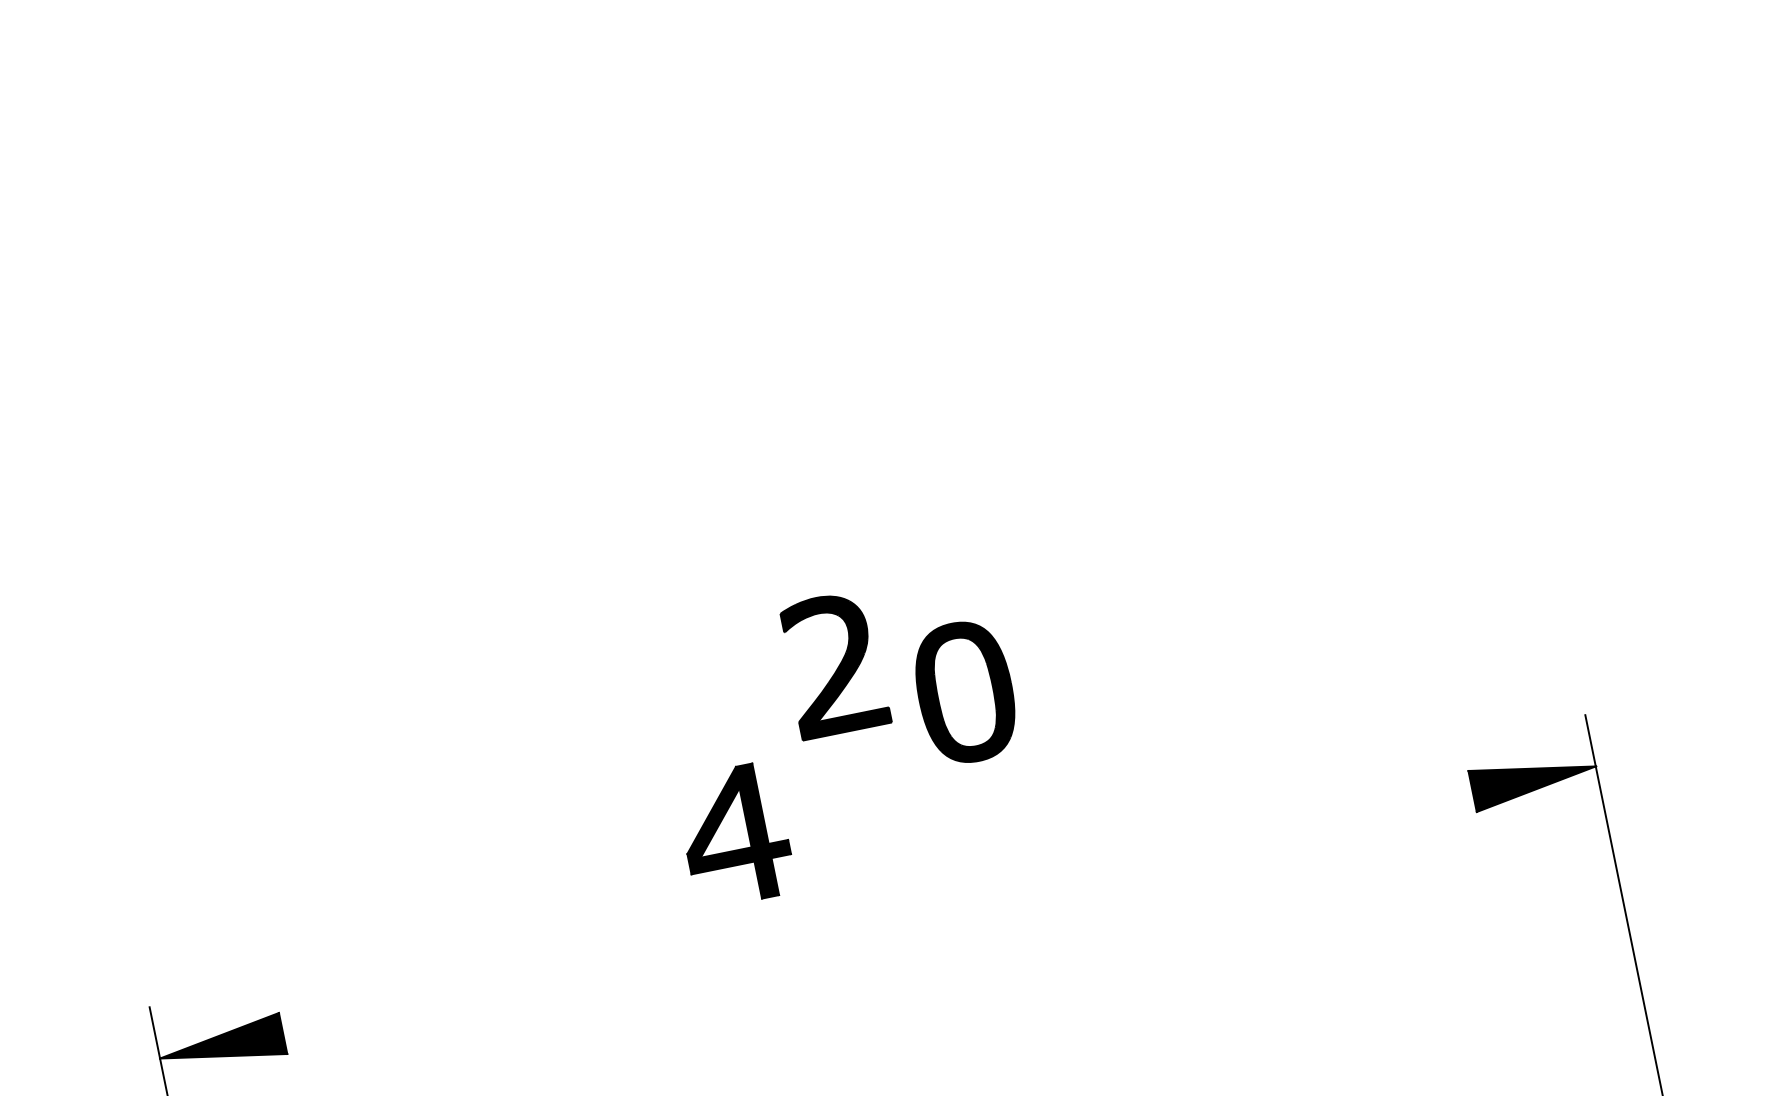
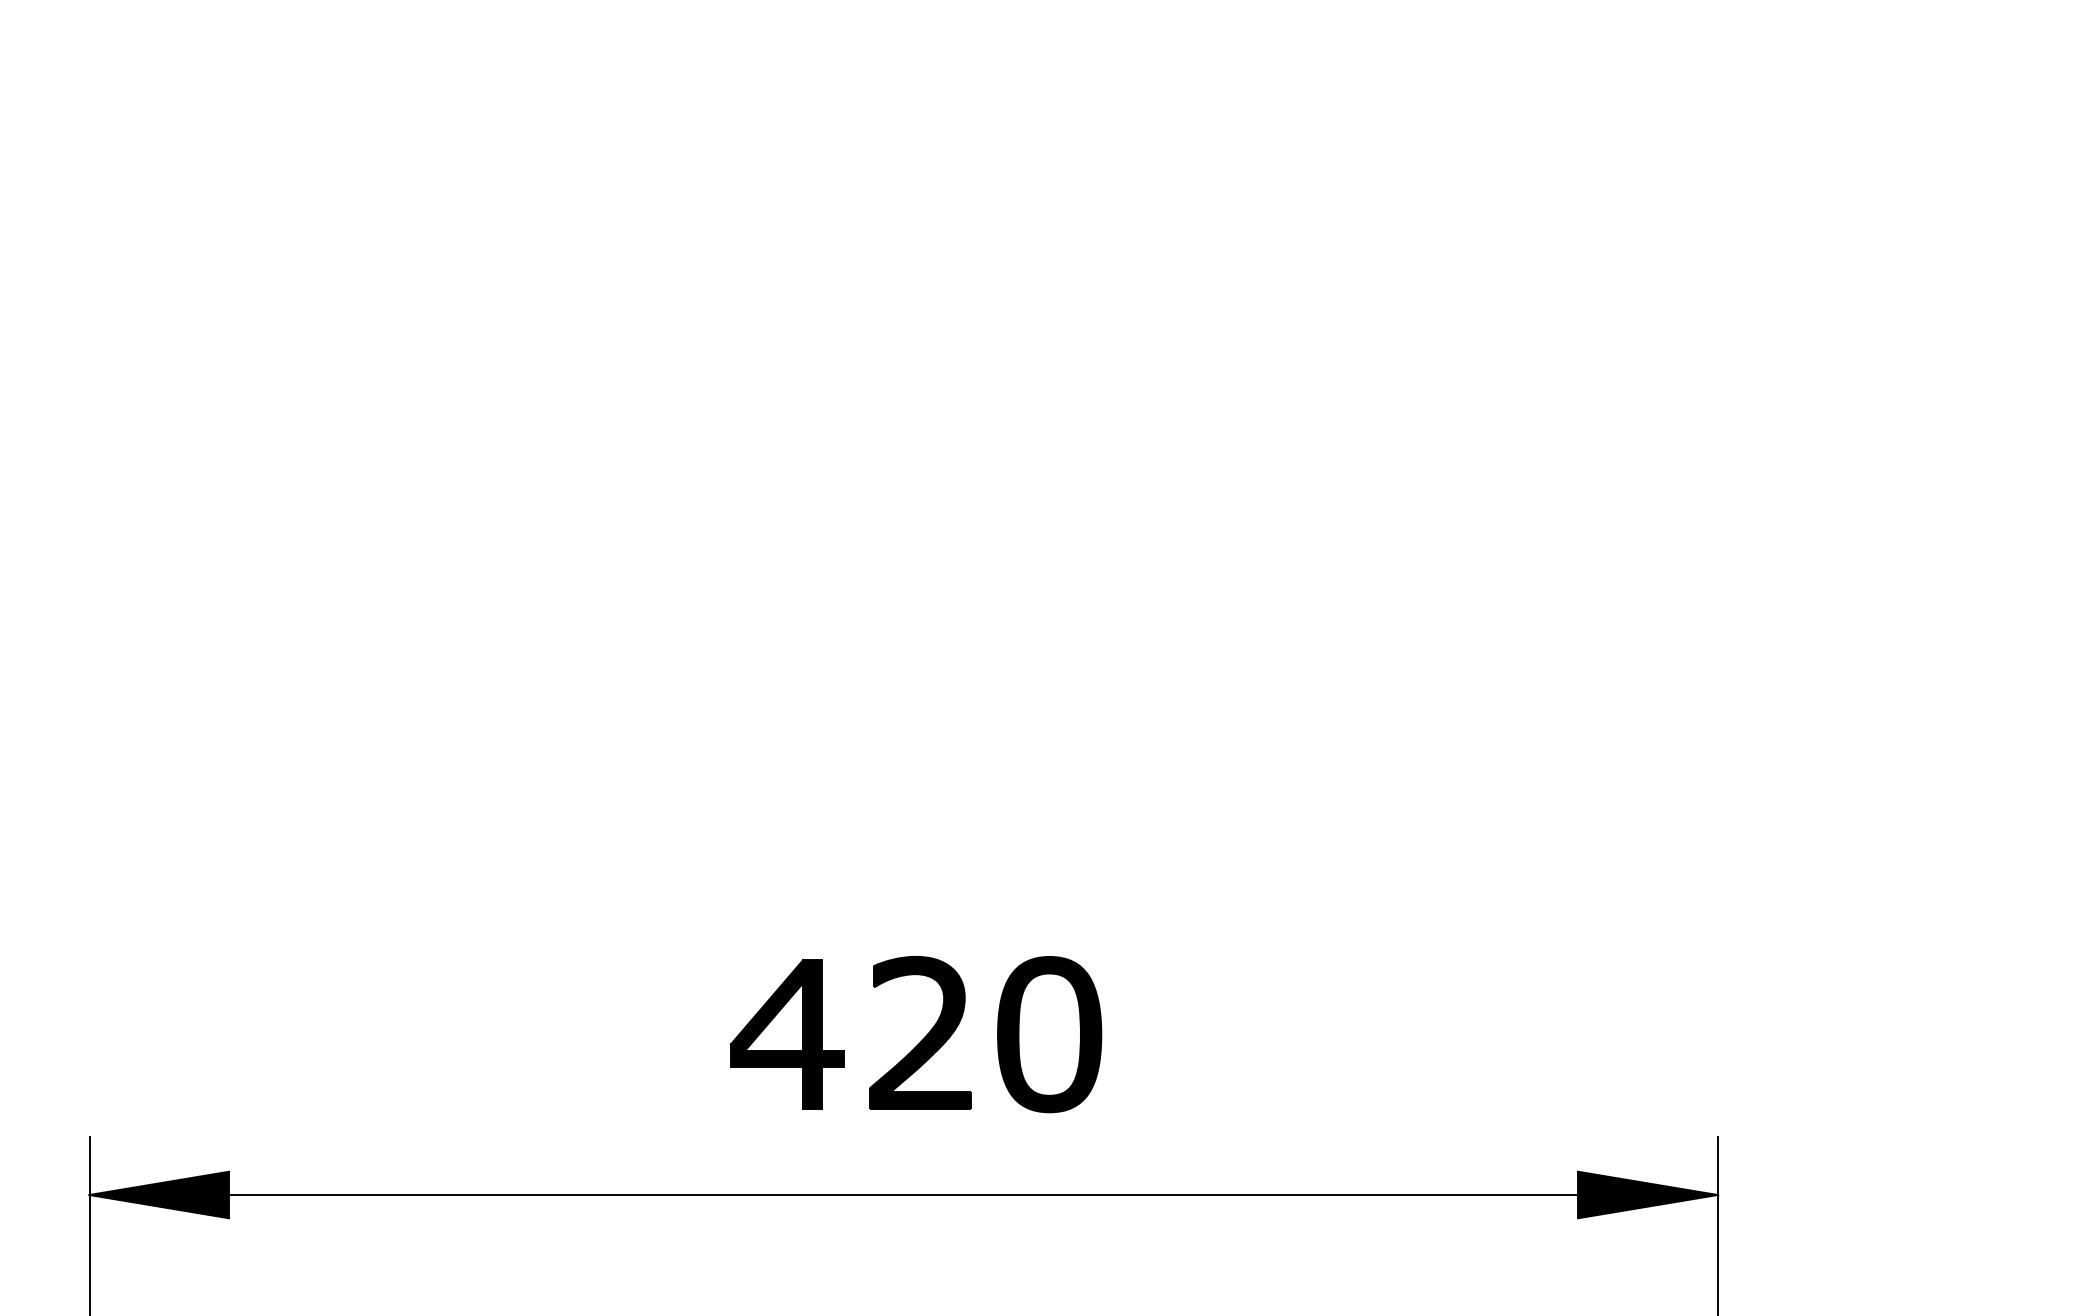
part: (833, 663) -> (920, 1032), moved
part: (965, 692) -> (1049, 1034), moved
part: (735, 834) -> (787, 1033), moved
line: (877, 912) -> (903, 1195), added

